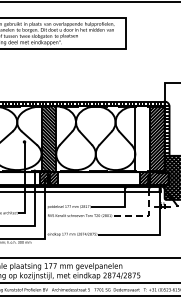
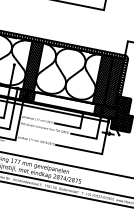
hatch: (142, 139) -> (102, 80), added
line: (147, 216) -> (95, 138), dashed -> solid

